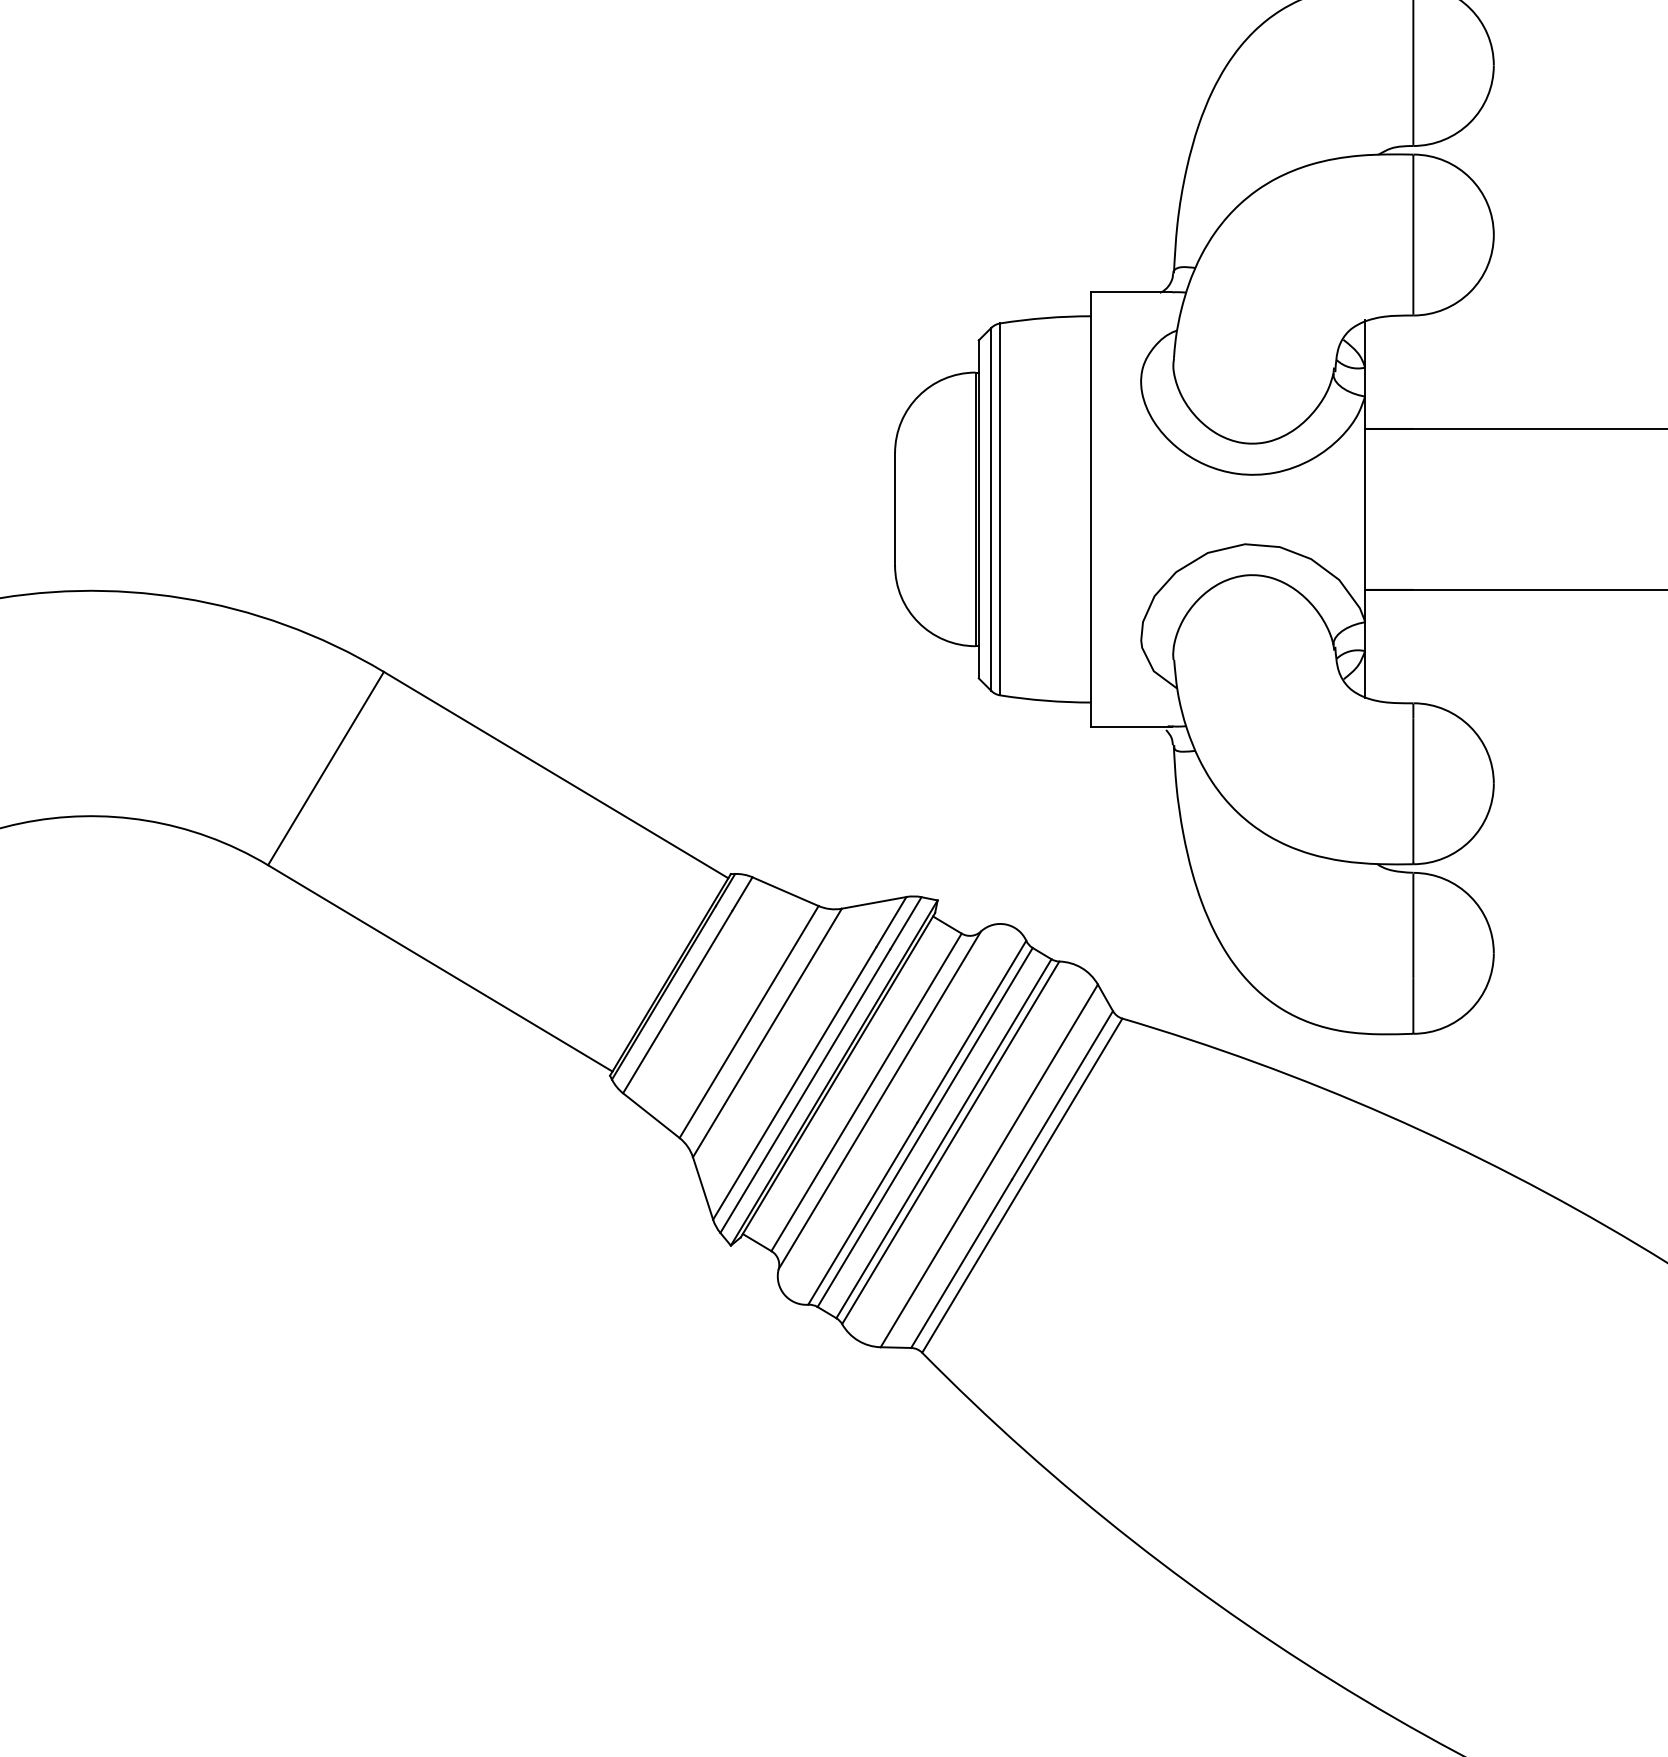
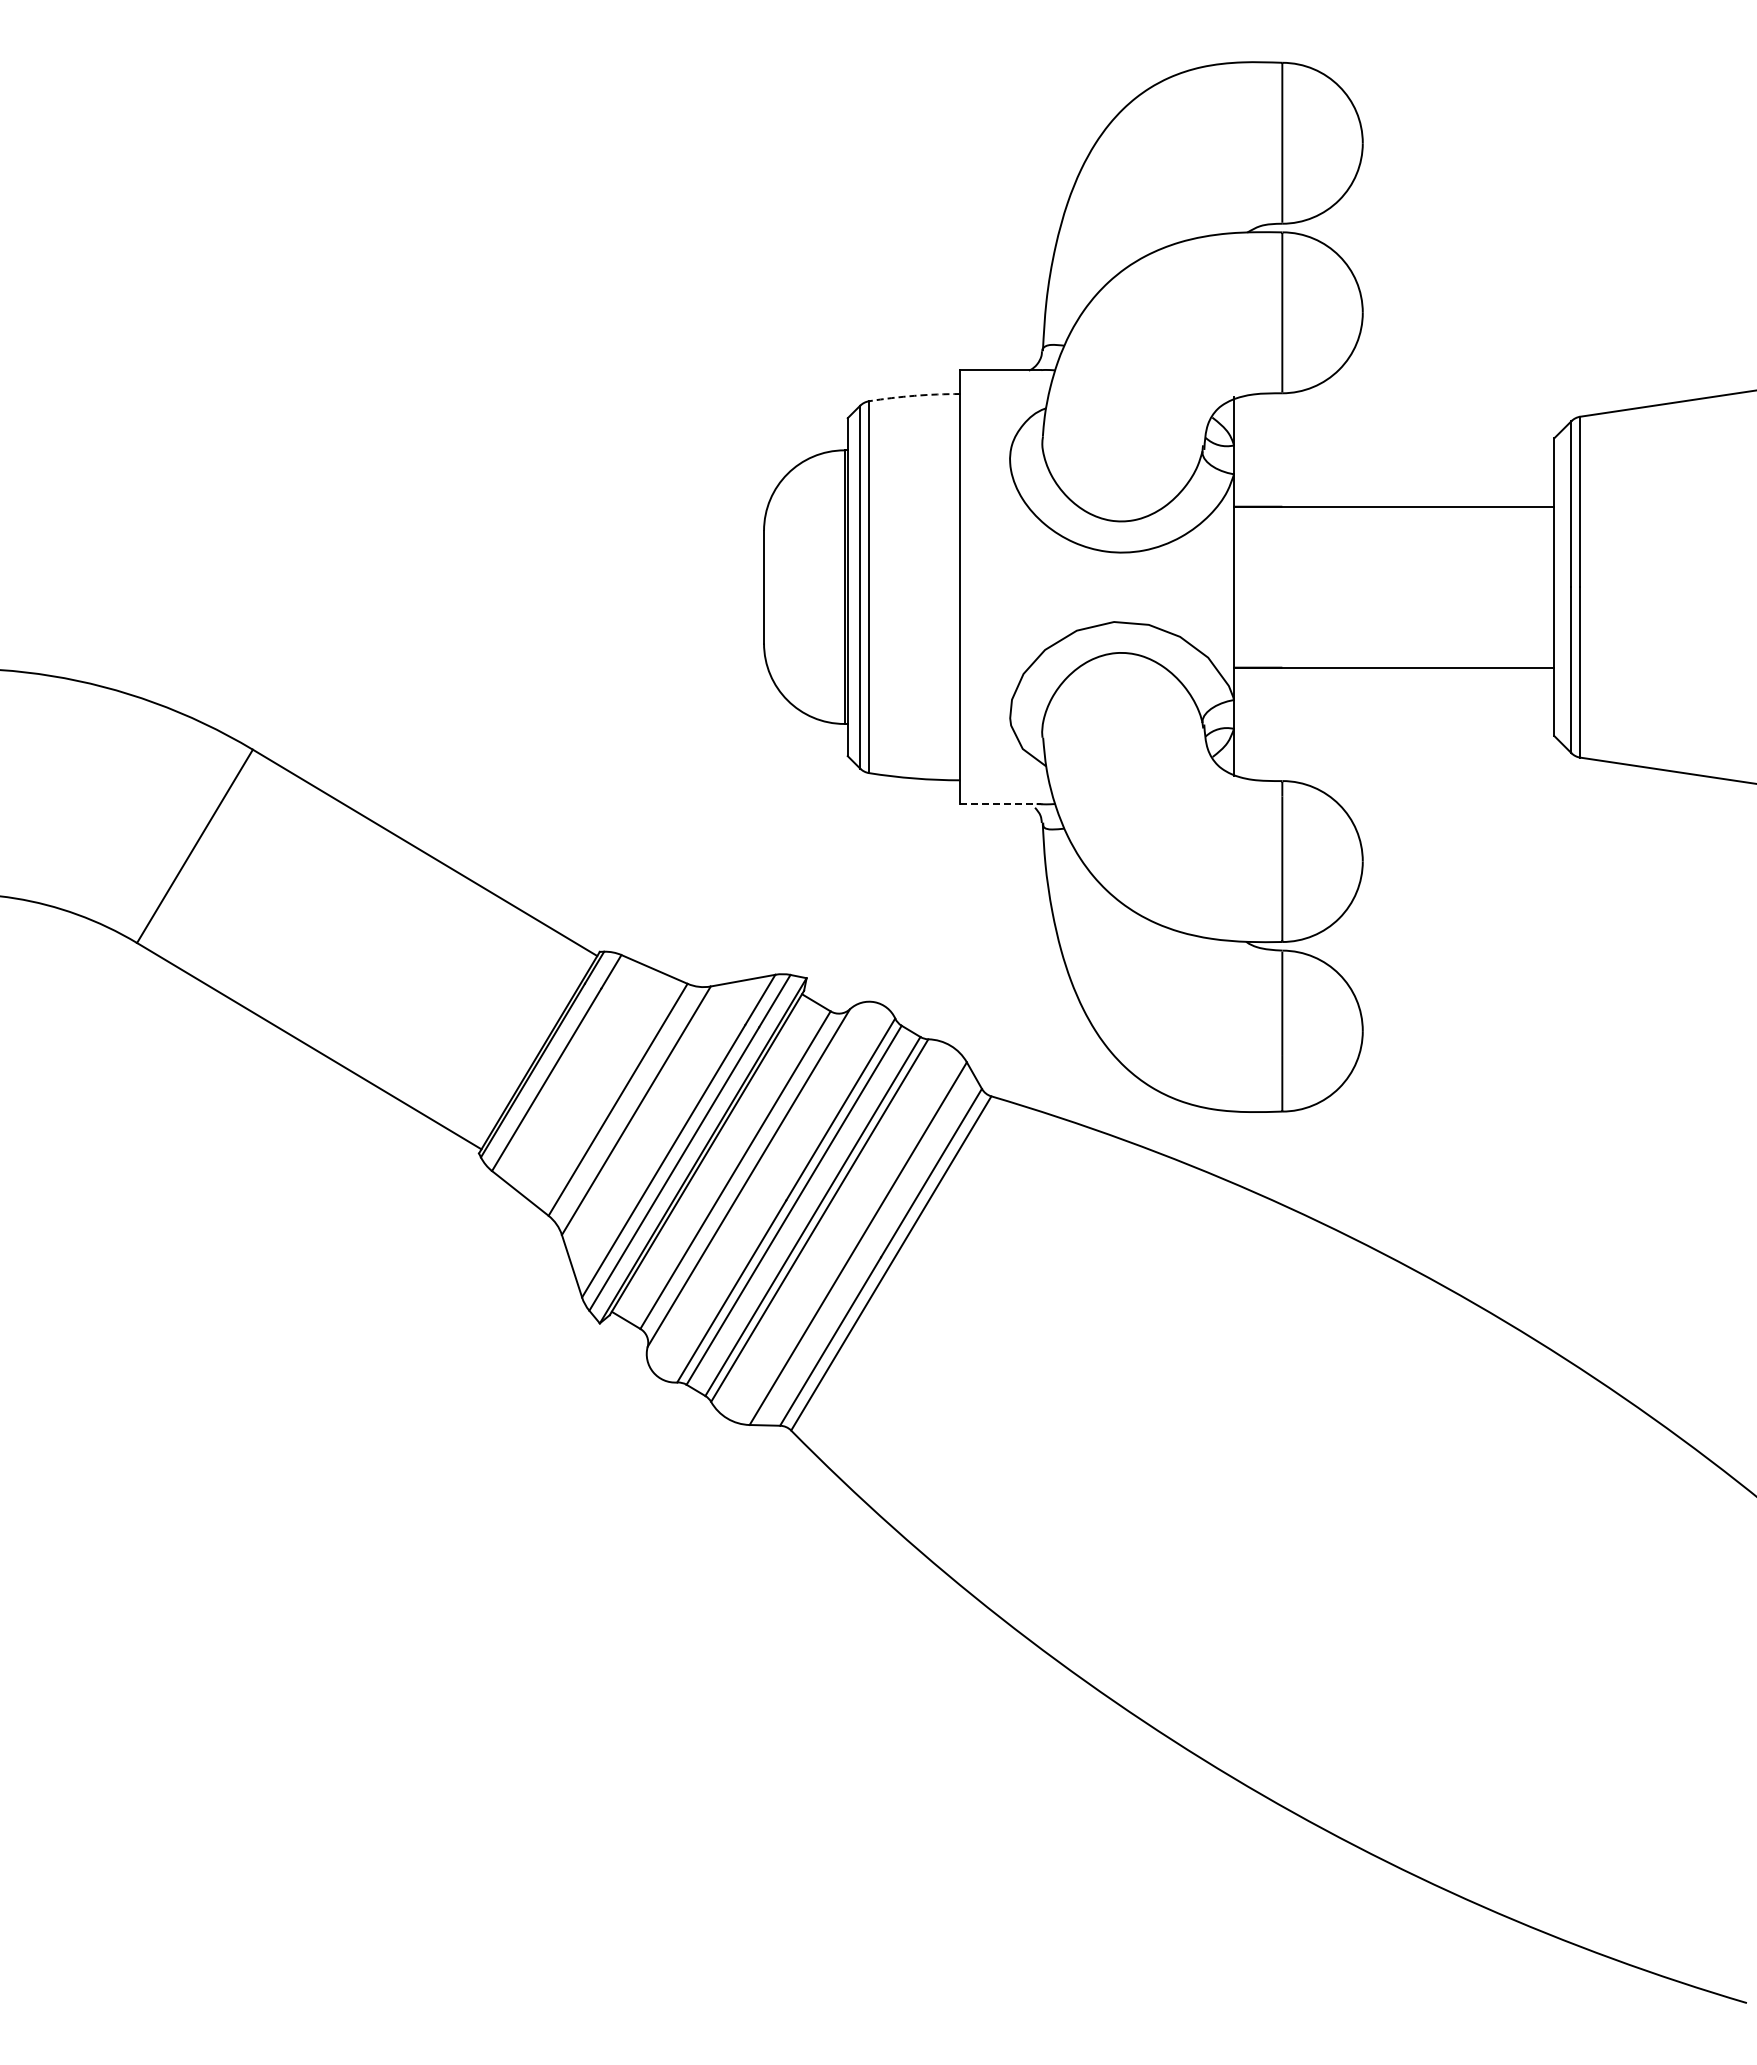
arc: (1045, 317) -> (914, 395), solid -> dashed
line: (1132, 726) -> (1001, 804), solid -> dashed

